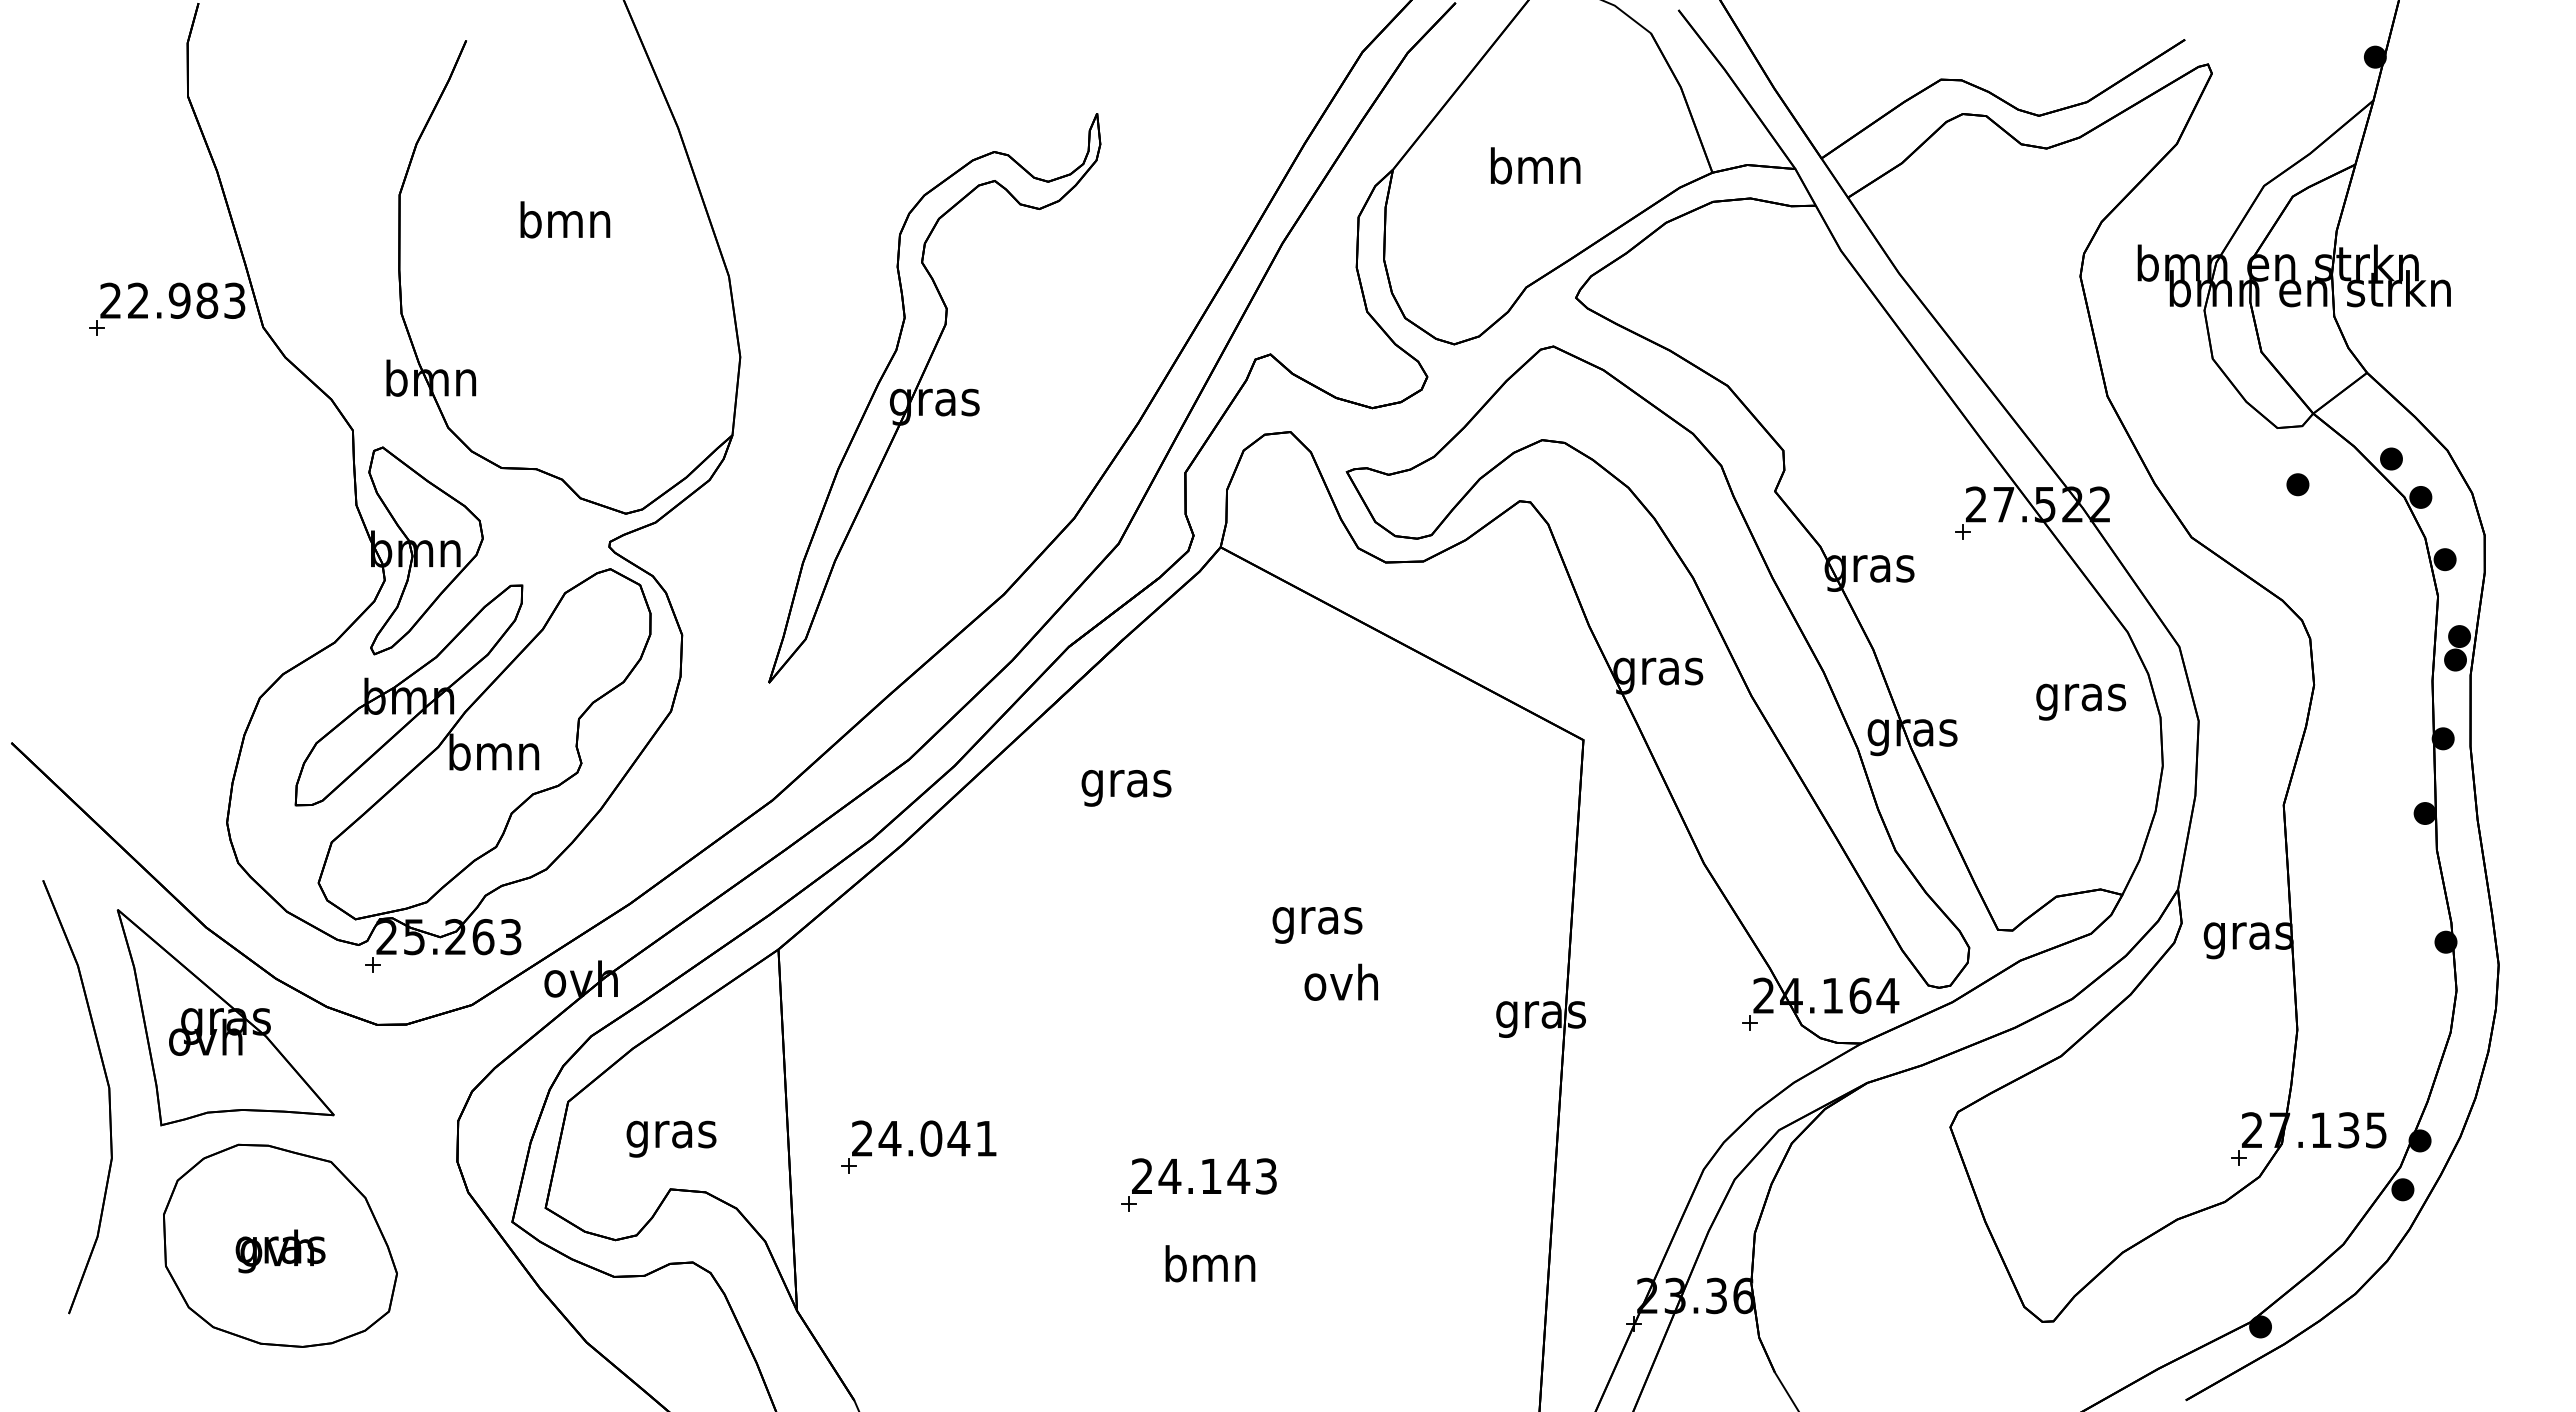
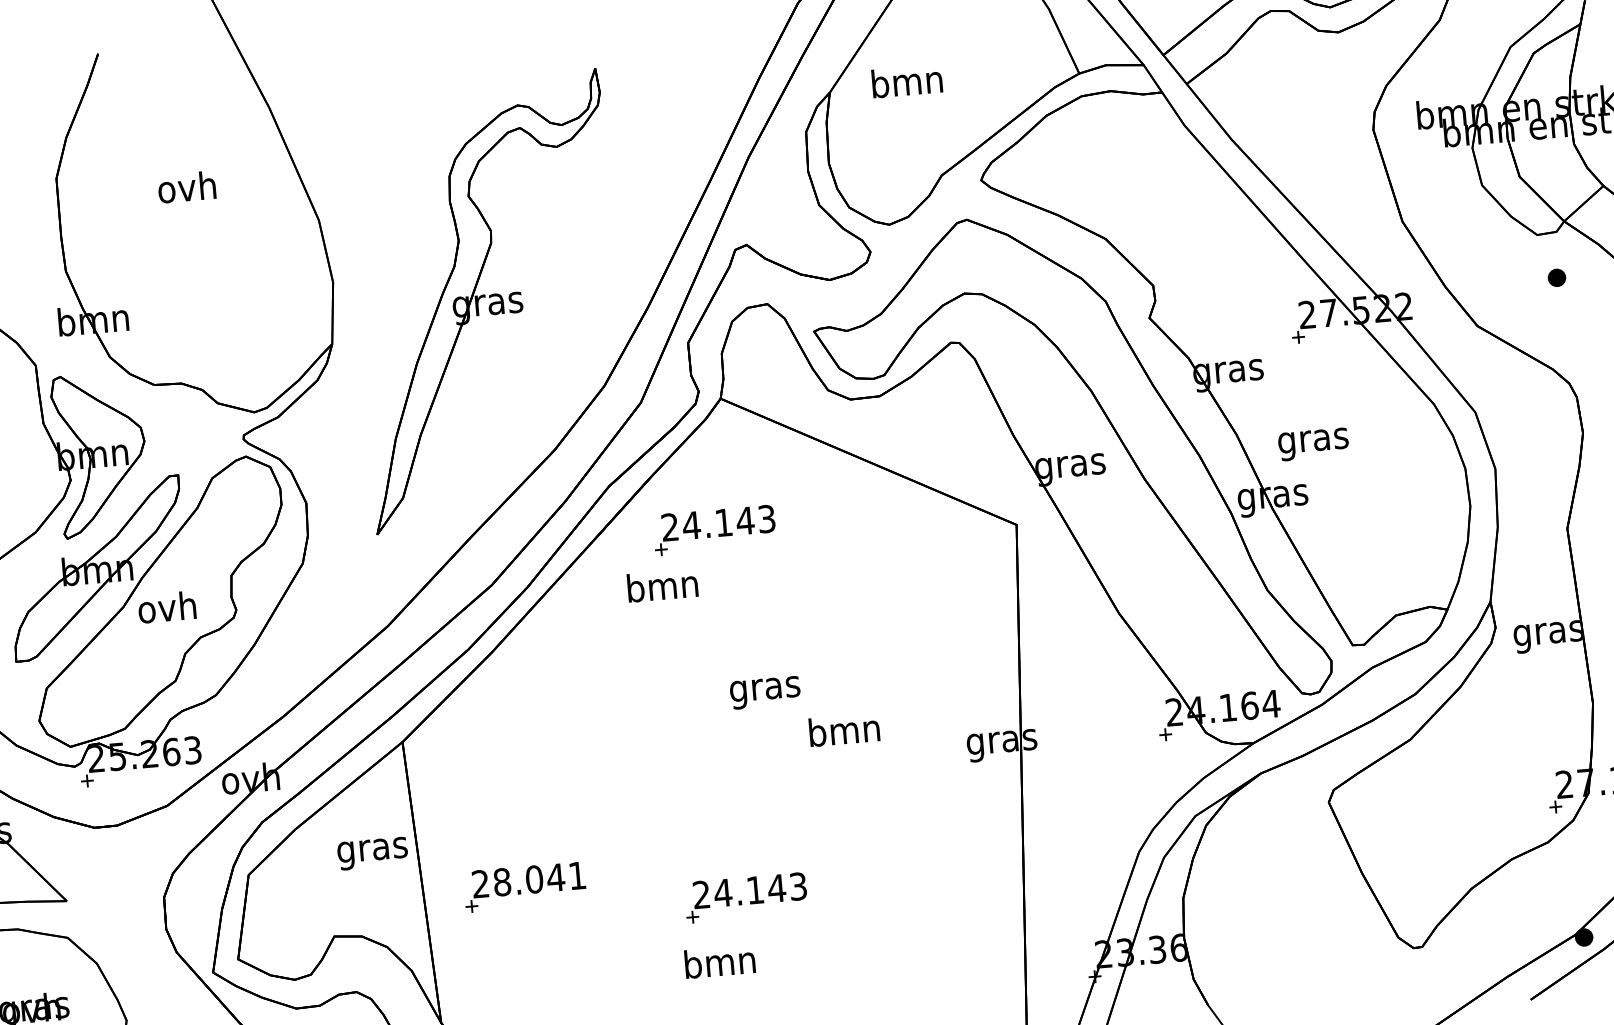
text: (1535, 165) -> (907, 81), moved
text: (565, 219) -> (187, 186), bmn -> ovh
text: (2081, 701) -> (1313, 443), moved
part: (1192, 717) -> (710, 533), added
text: (494, 751) -> (167, 606), bmn -> ovh
text: (1126, 783) -> (662, 589), gras -> bmn
text: (1317, 925) -> (765, 692), moved
text: (1341, 981) -> (843, 729), ovh -> bmn
text: (671, 1138) -> (372, 853), moved
text: (889, 1138) -> (501, 882), 24.041 -> 28.041
text: (1210, 1263) -> (720, 961), moved

